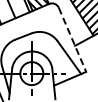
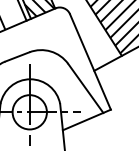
line: (72, 39) -> (90, 61), dashed -> solid

